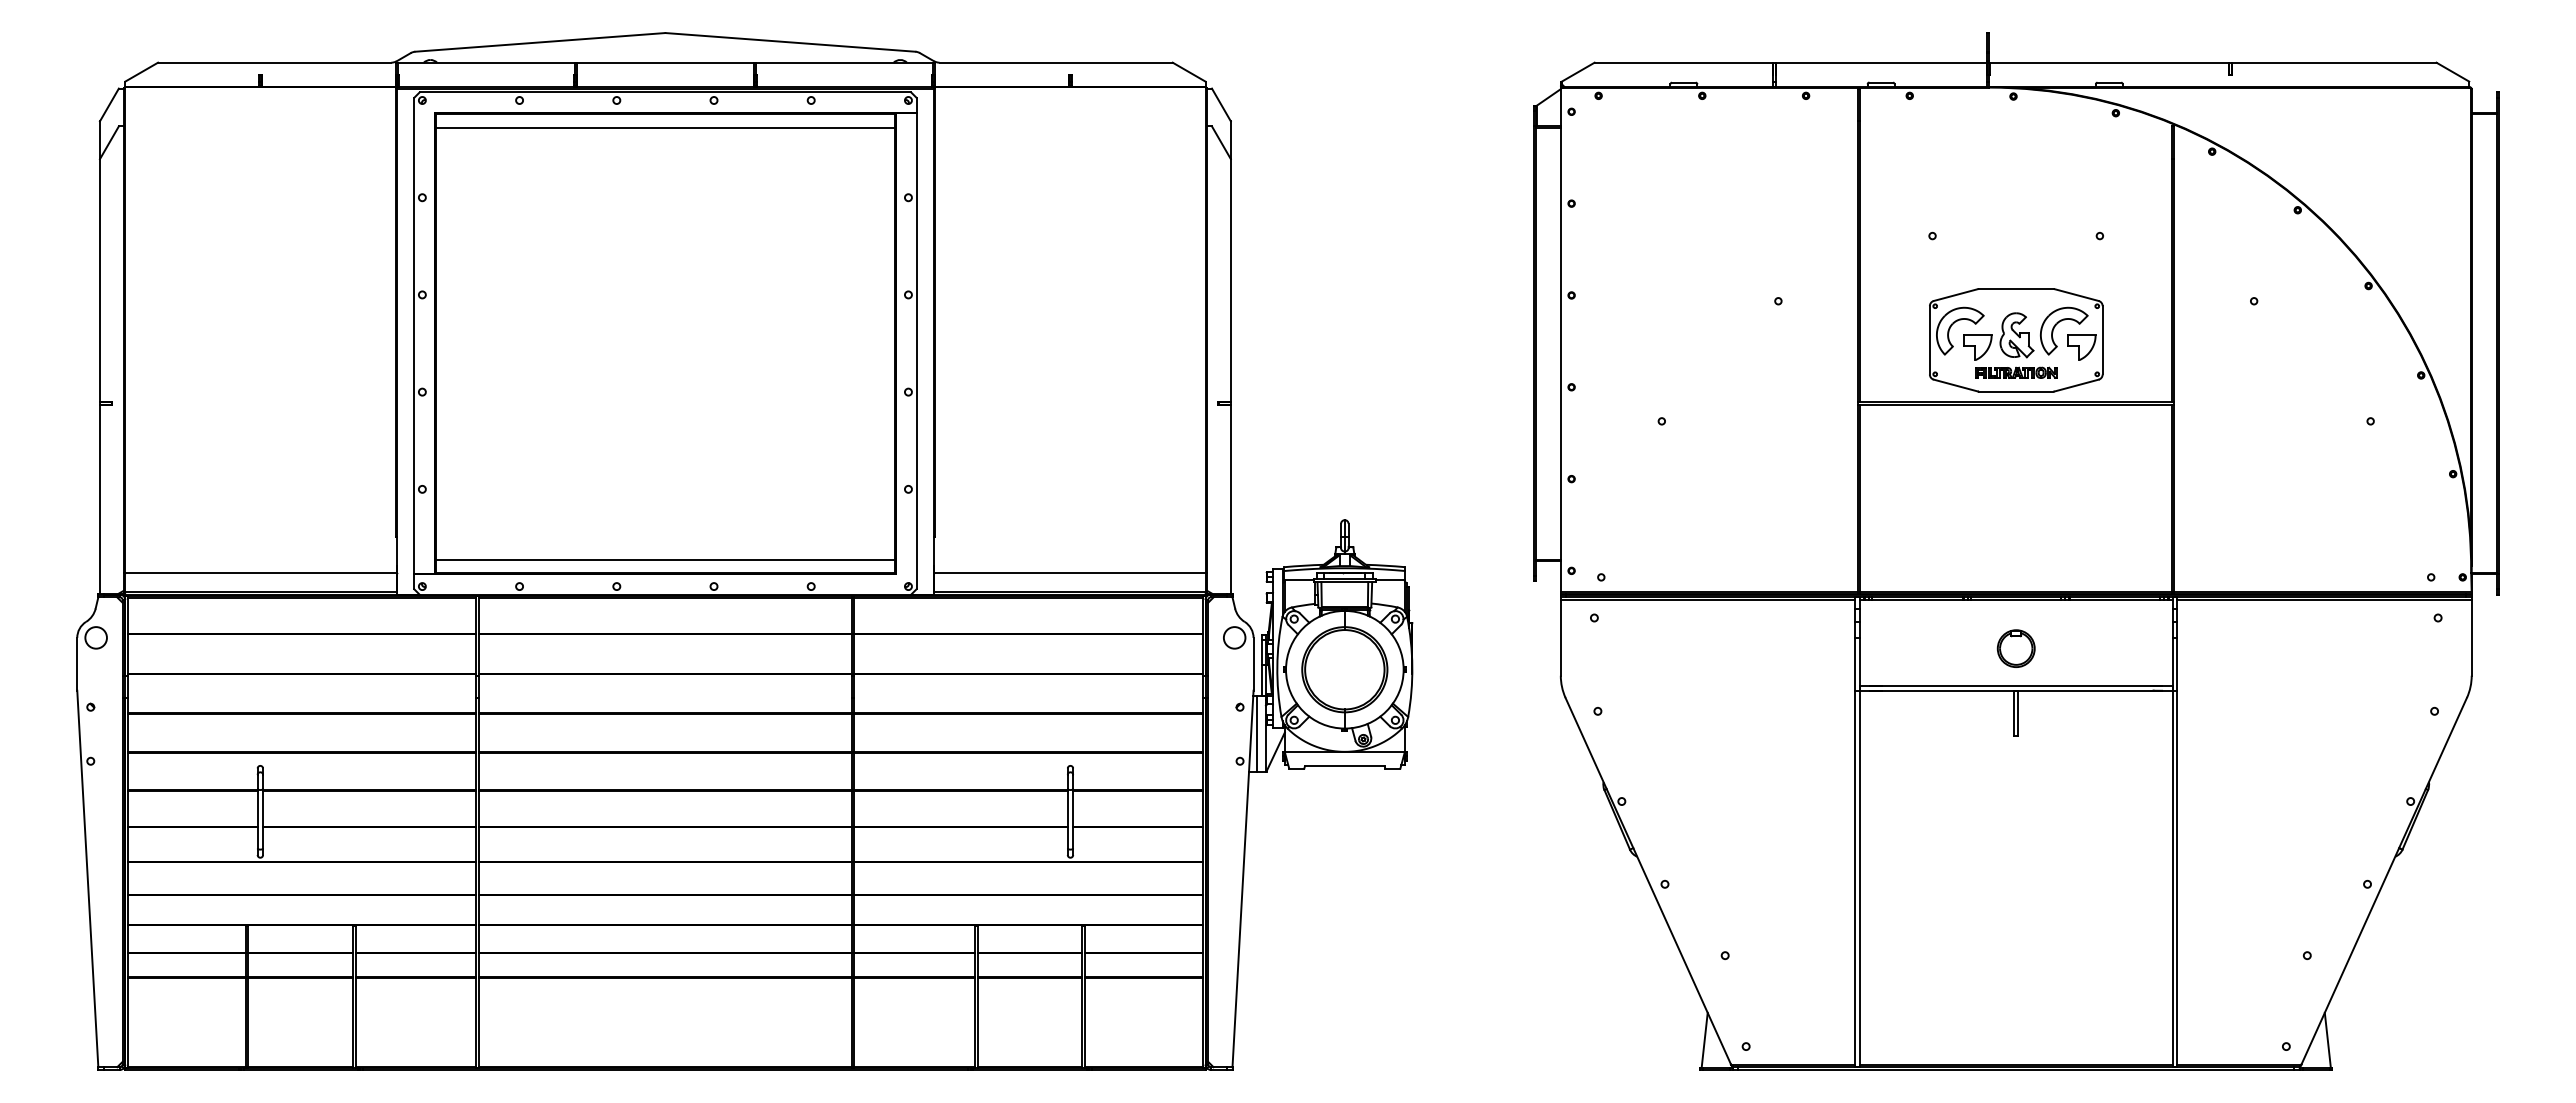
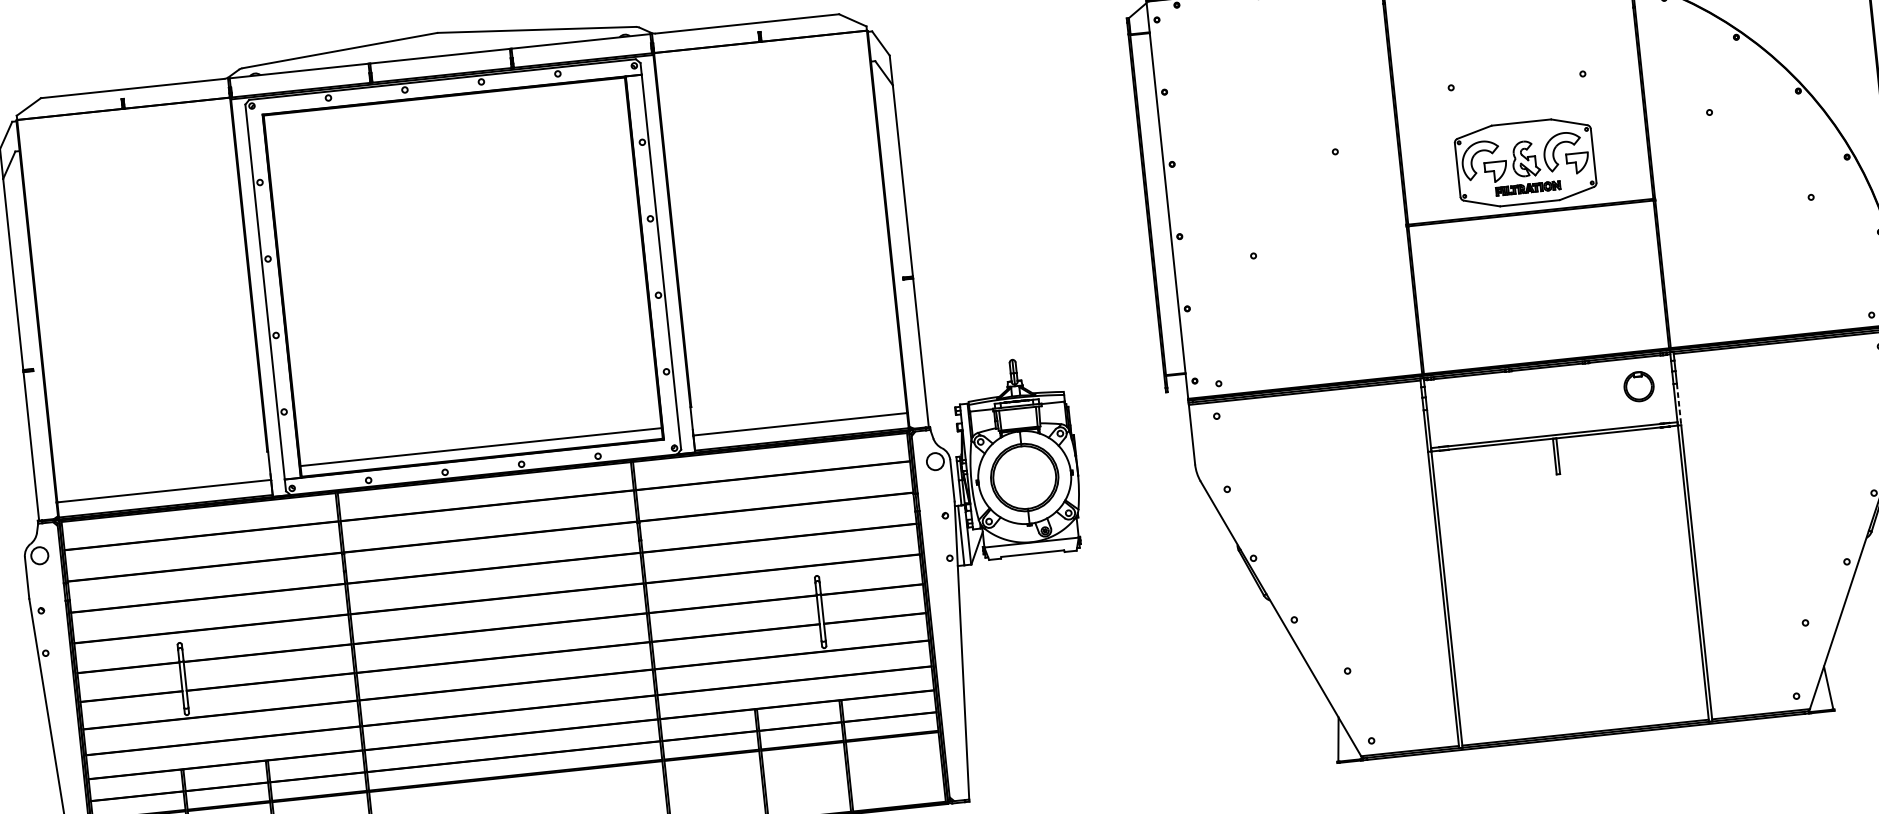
line: (664, 127) -> (444, 107), removed
part: (2015, 648) -> (1638, 386), moved
line: (2177, 664) -> (1679, 404), solid -> dashed

